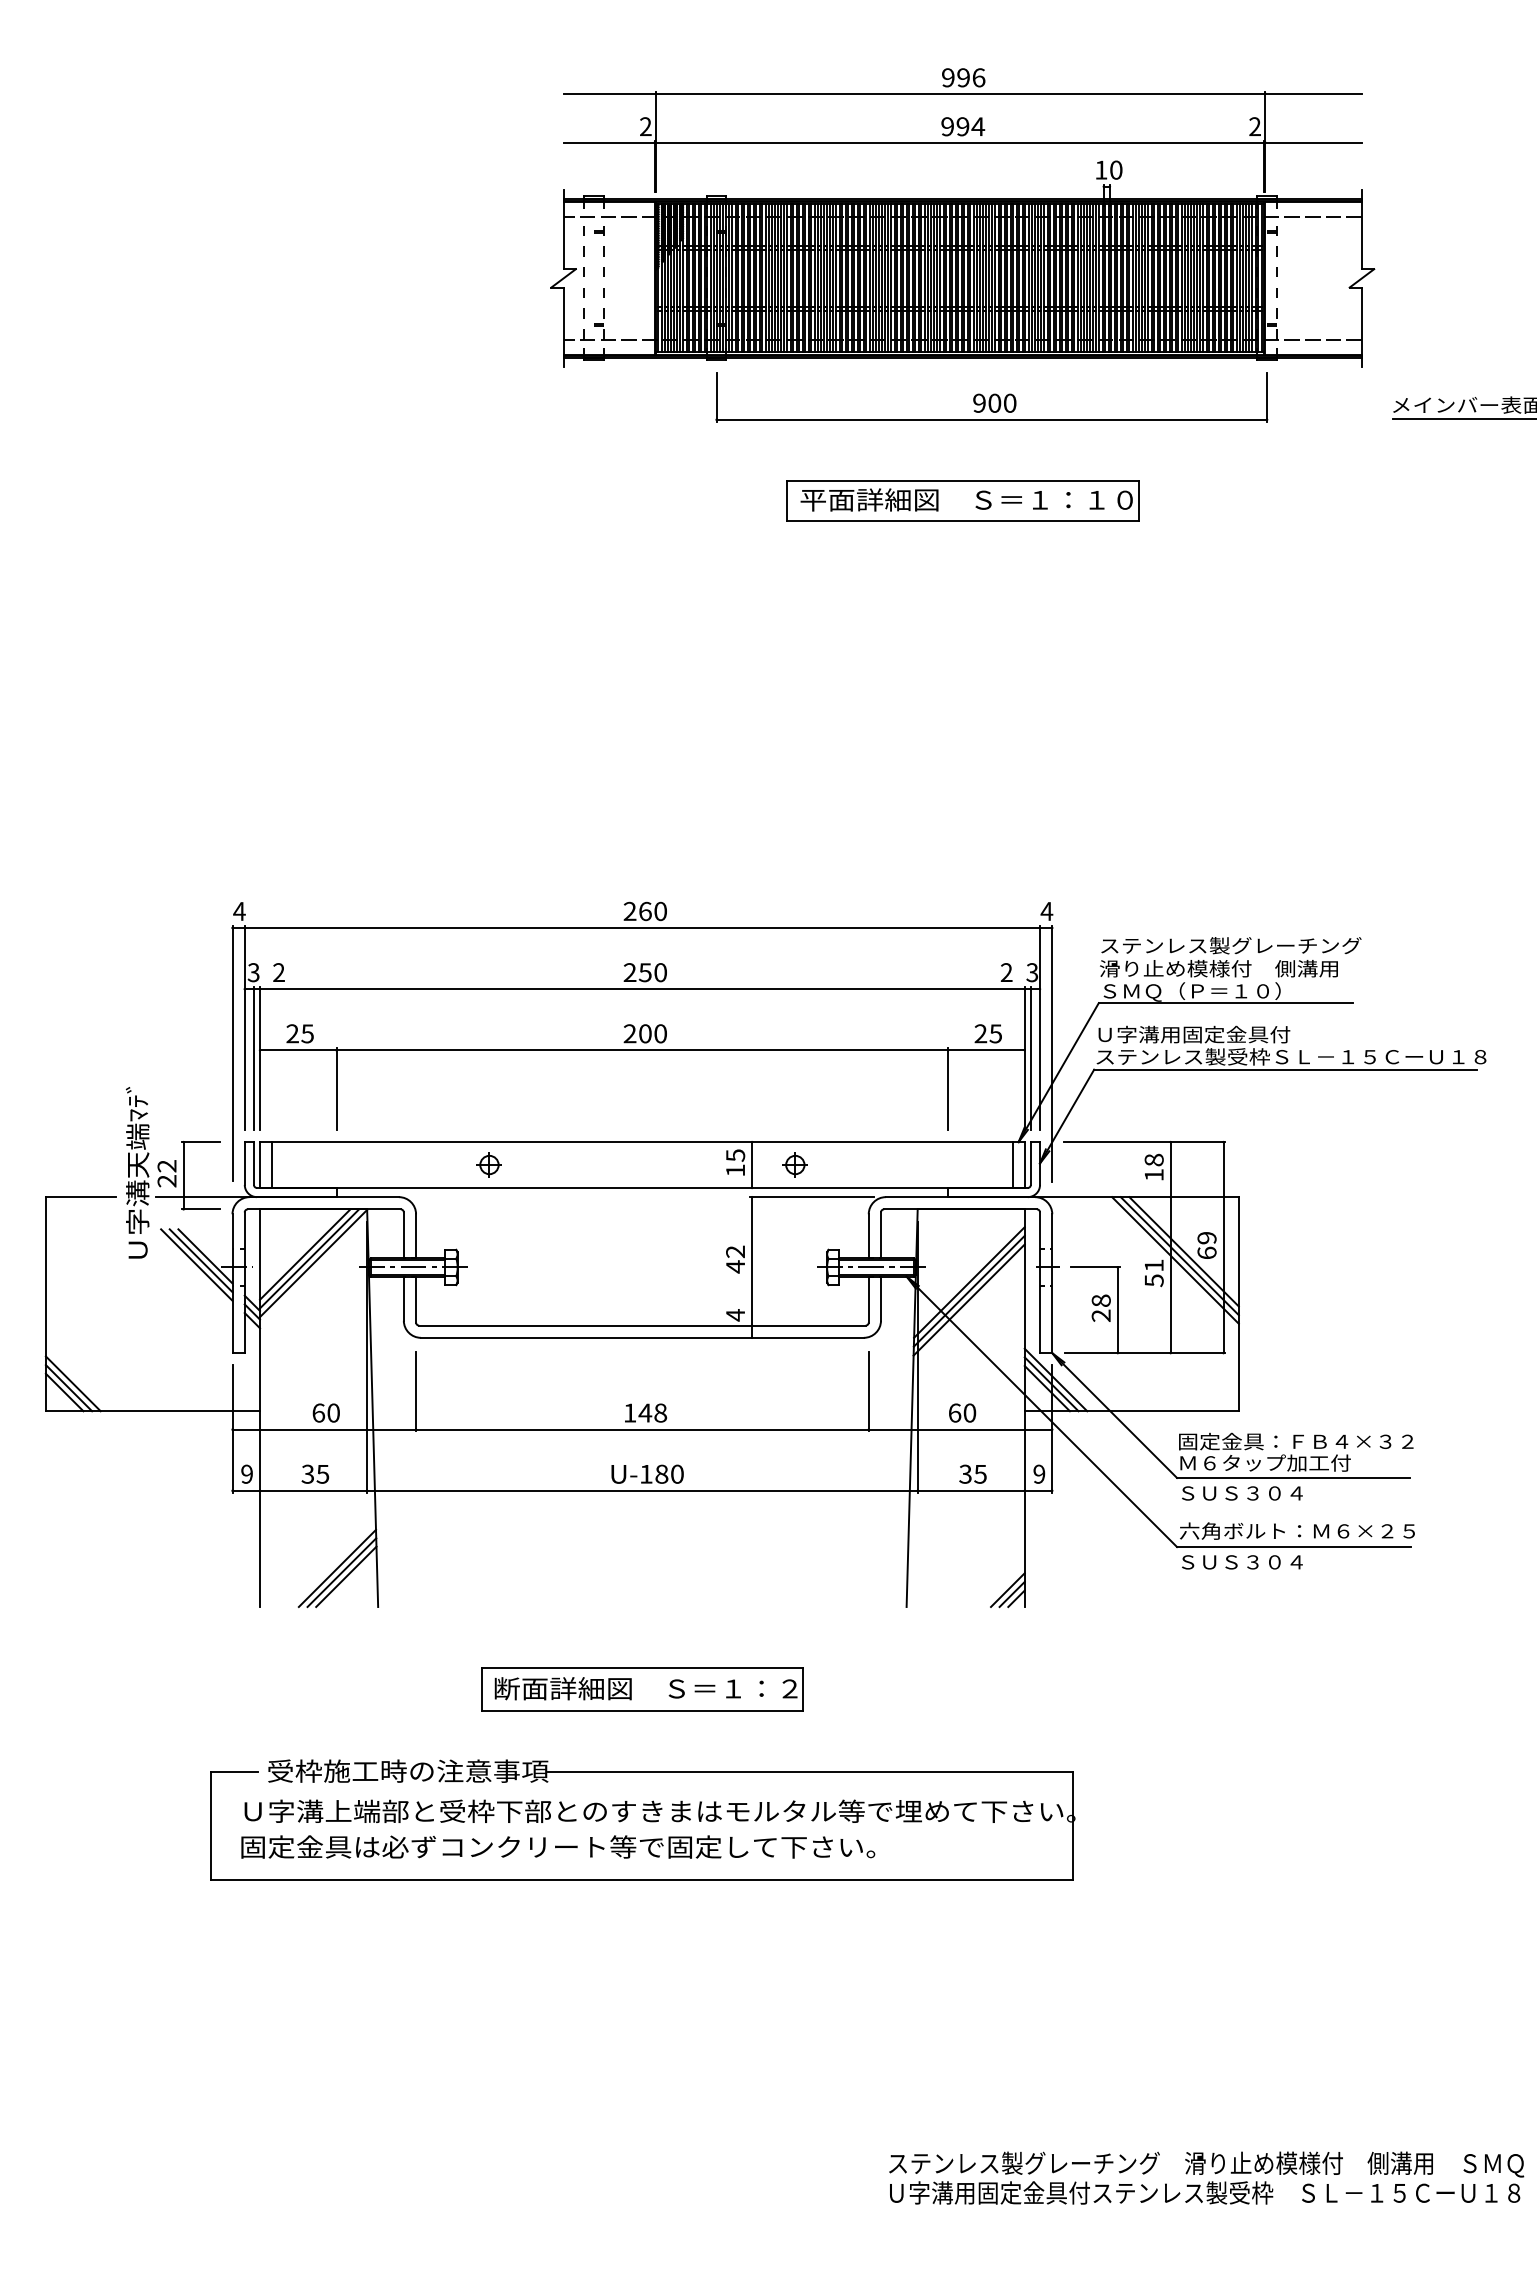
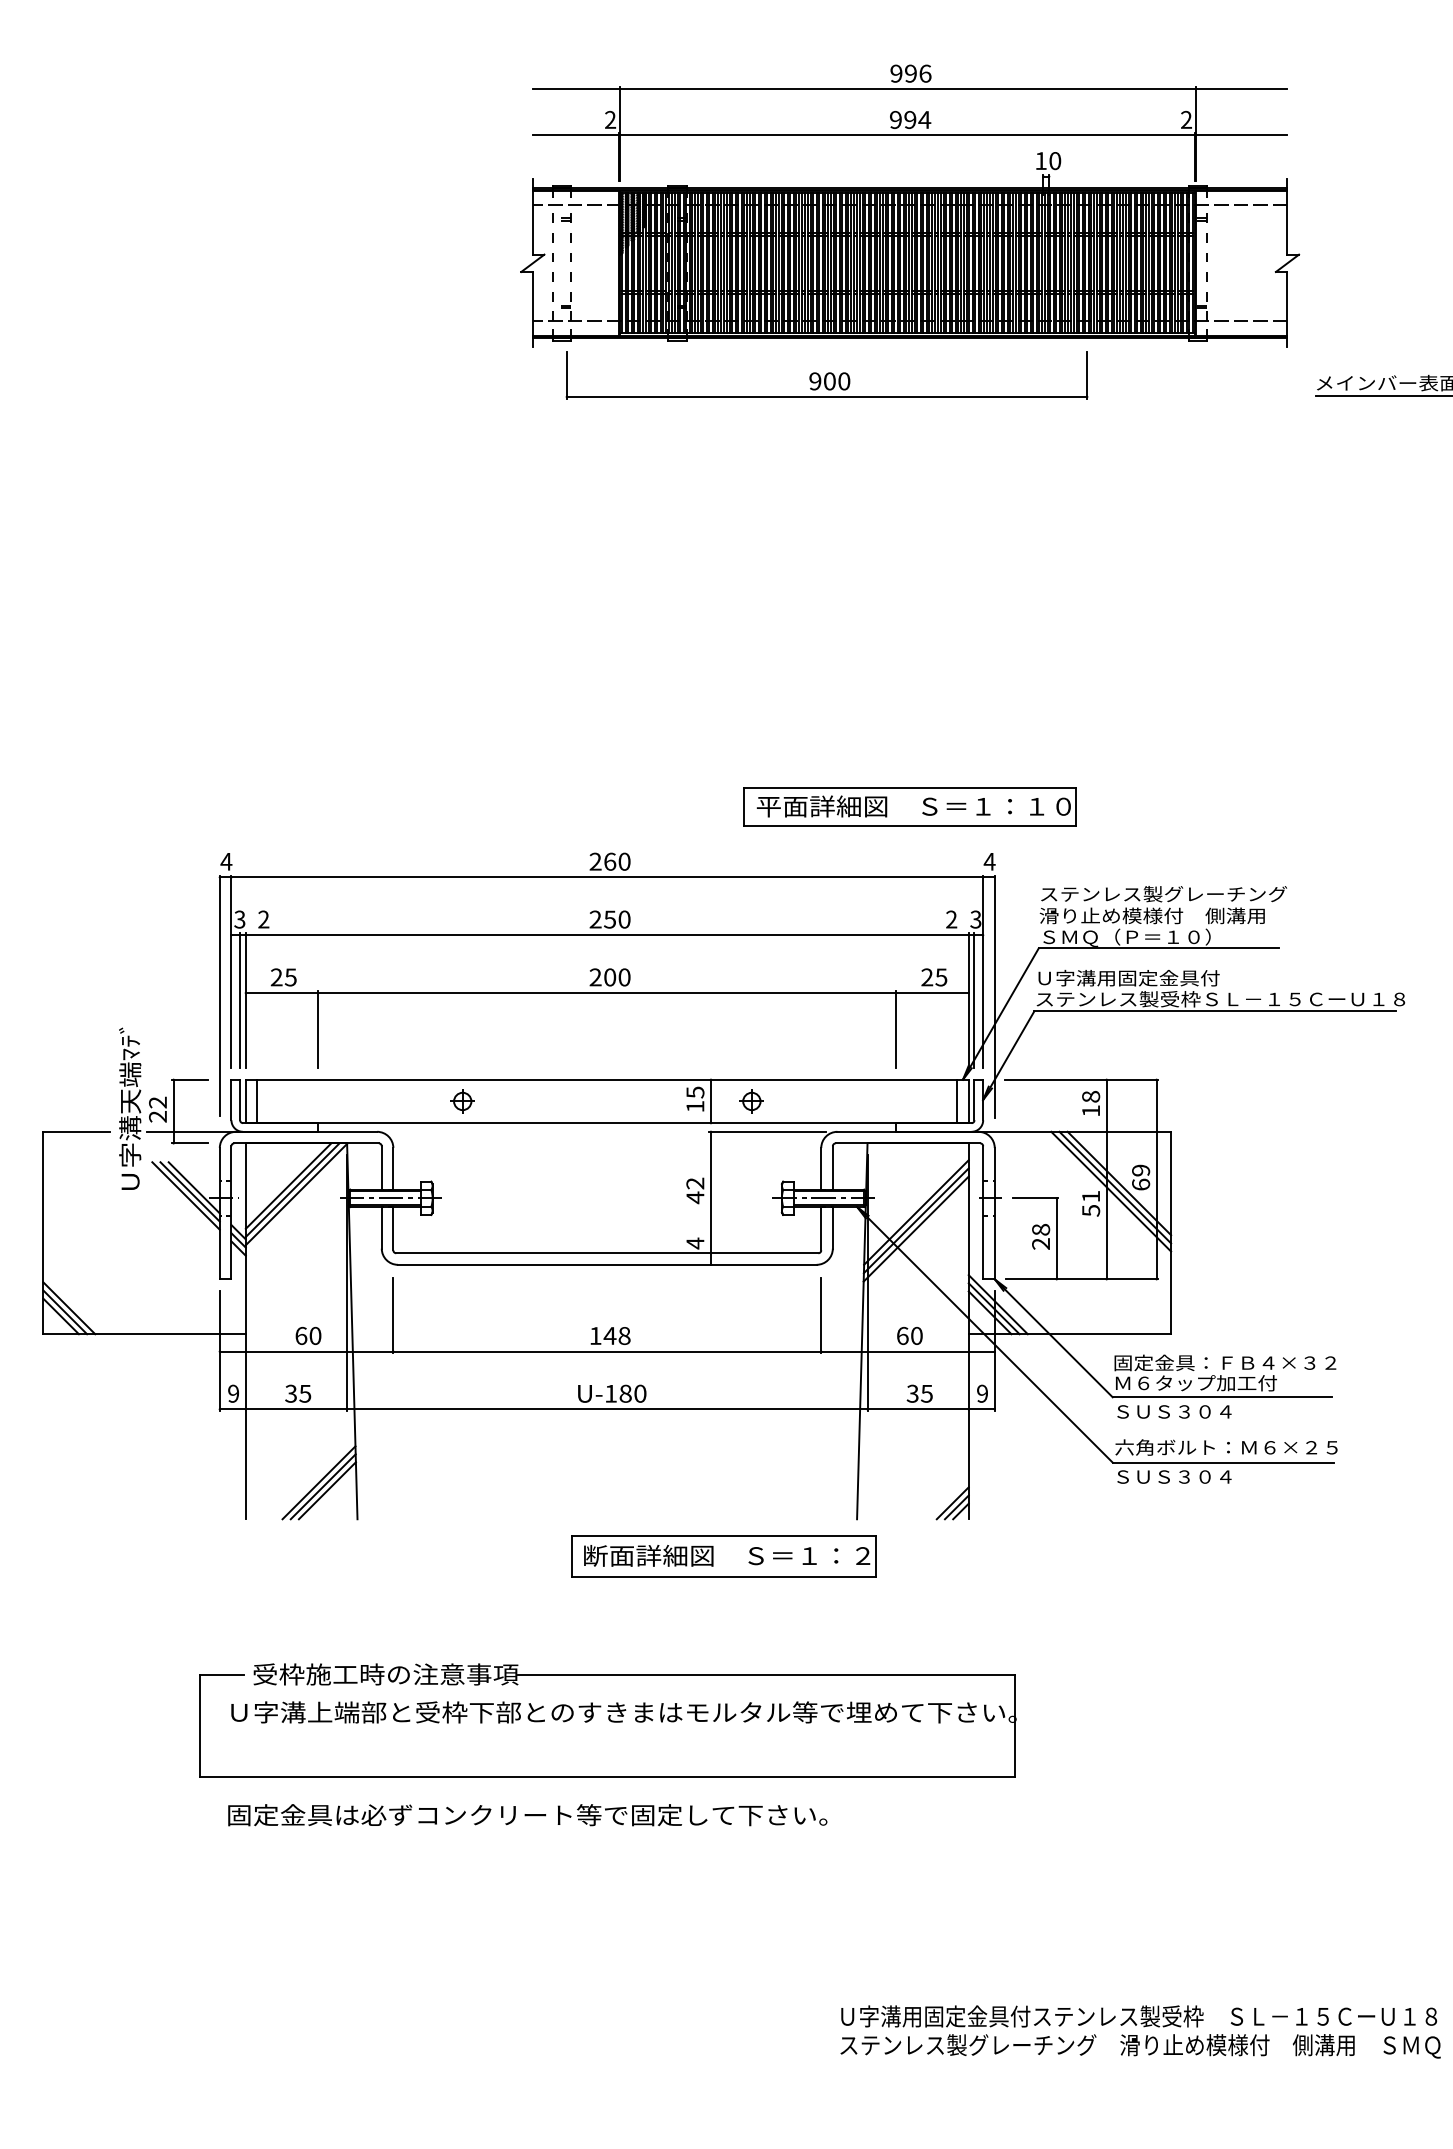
part: (991, 397) -> (826, 375), moved
part: (962, 500) -> (909, 806), moved
part: (642, 1689) -> (723, 1556), moved
text: (558, 1846) -> (527, 1814), moved
text: (1205, 2192) -> (1139, 2016), moved

